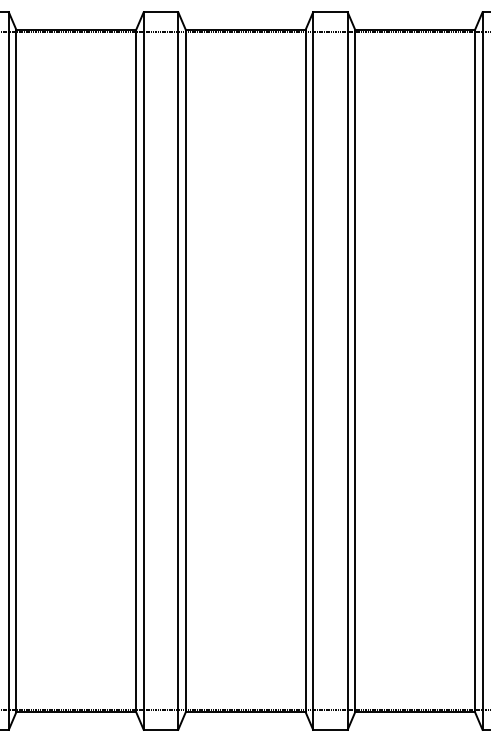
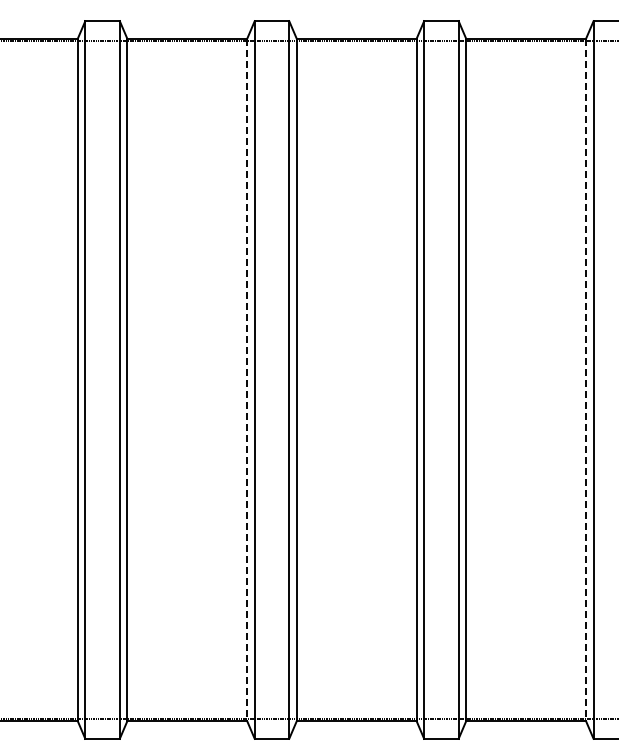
line: (136, 371) -> (247, 380), solid -> dashed
line: (475, 371) -> (586, 380), solid -> dashed

